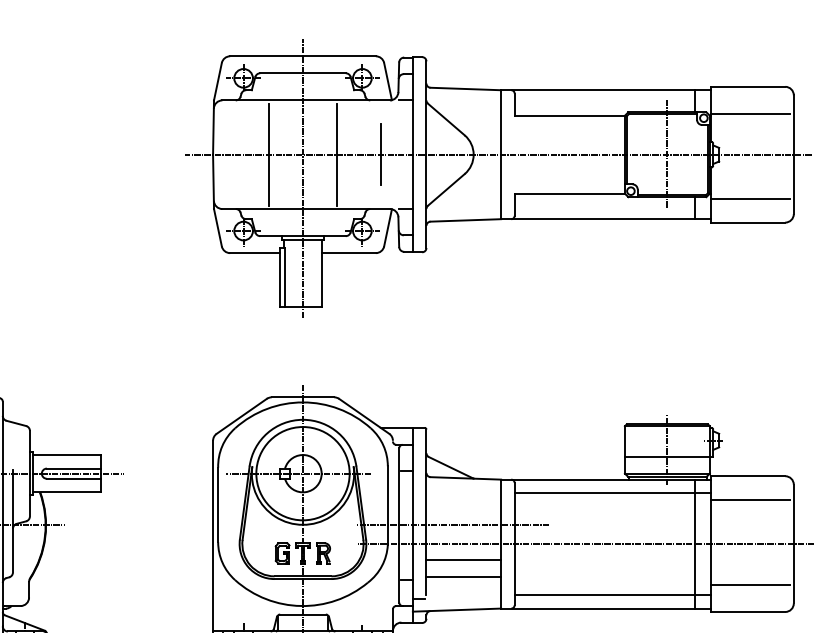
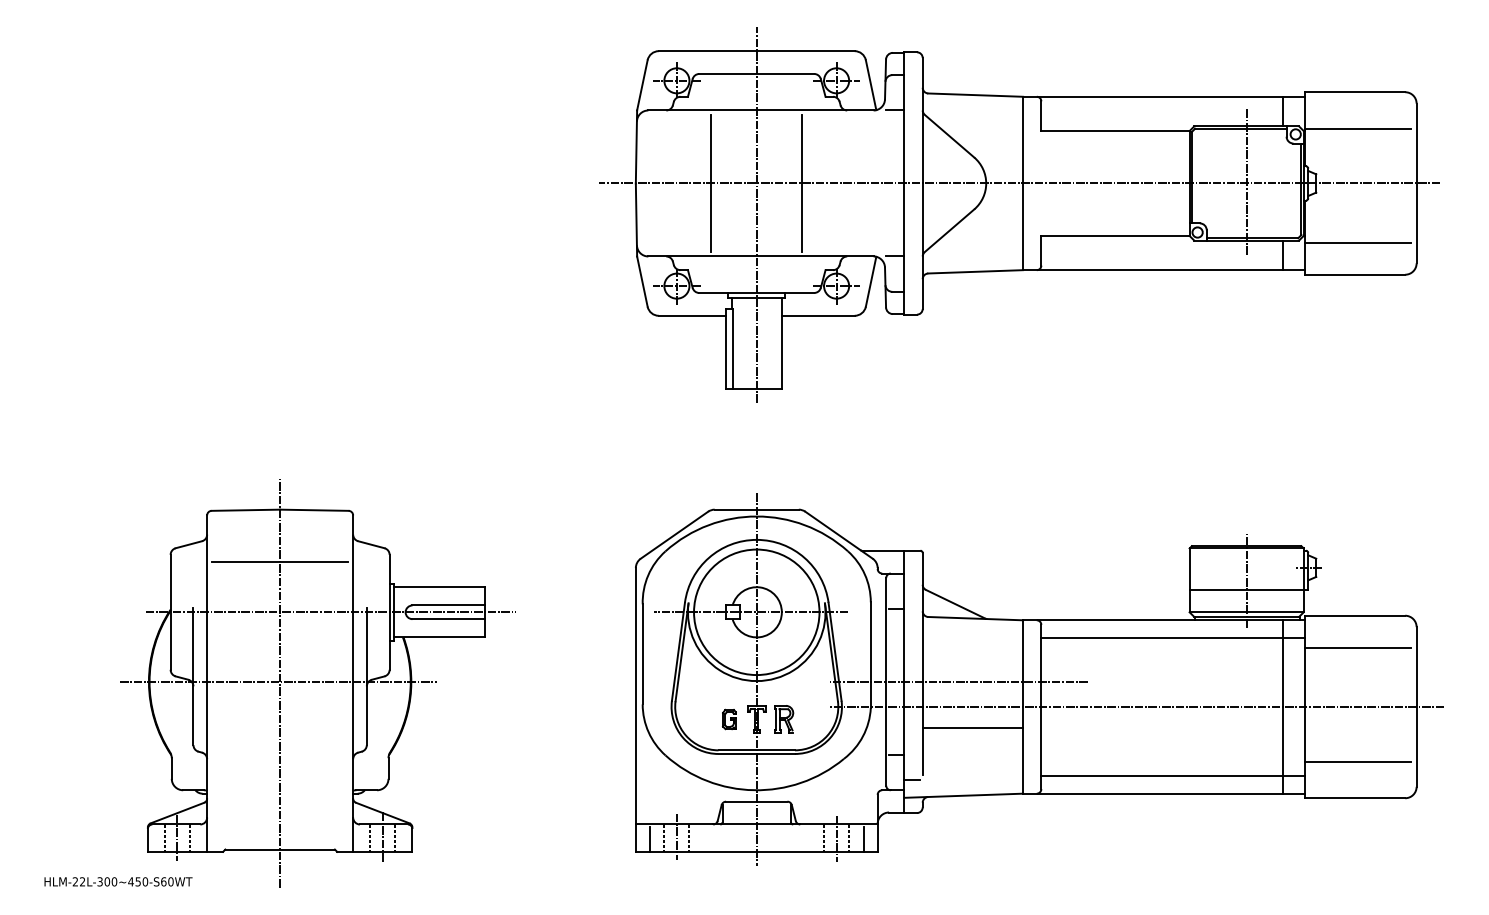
line: (381, 154) -> (862, 183), removed
part: (282, 553) -> (729, 719), size x0.7
line: (463, 577) -> (972, 751), removed

